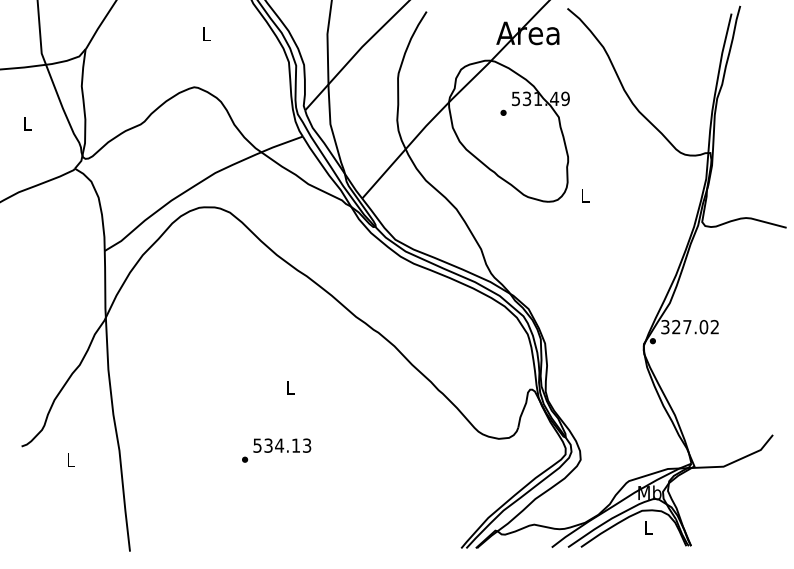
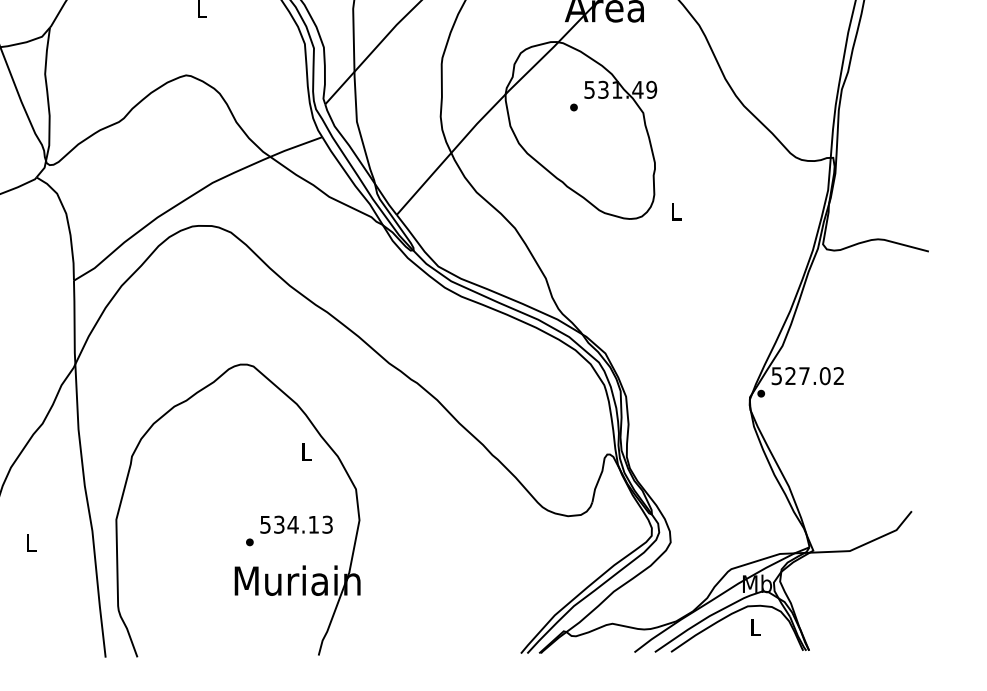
text: (665, 326) -> (777, 375), 327.02 -> 527.02
part: (235, 479) -> (237, 567), added

